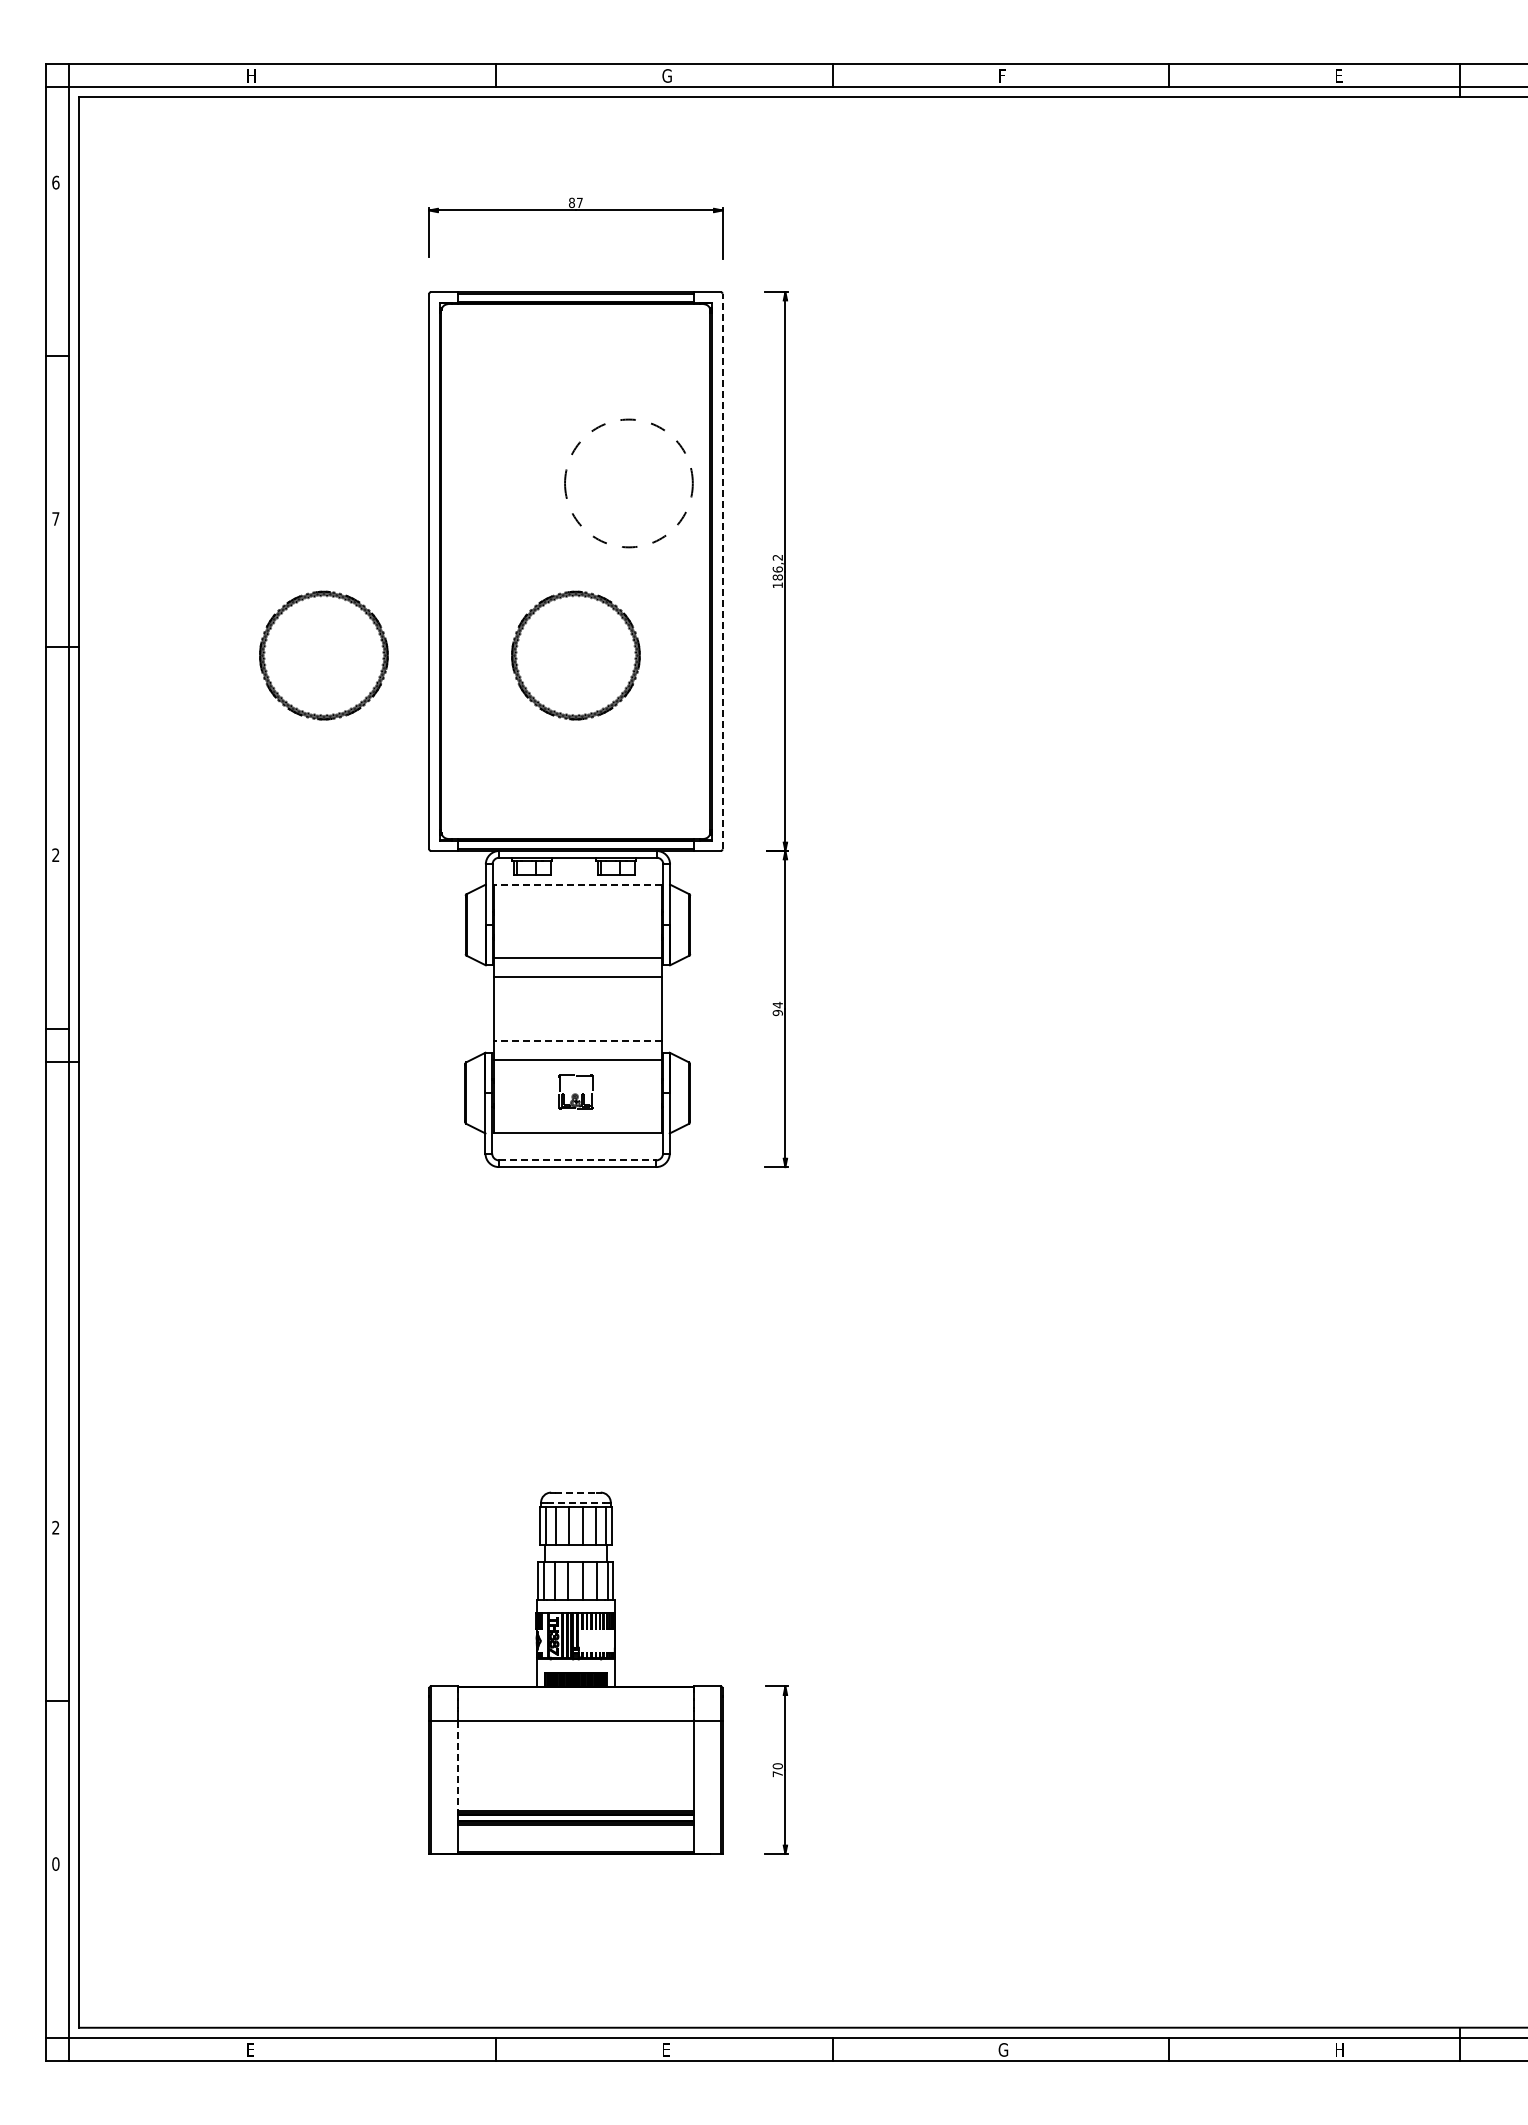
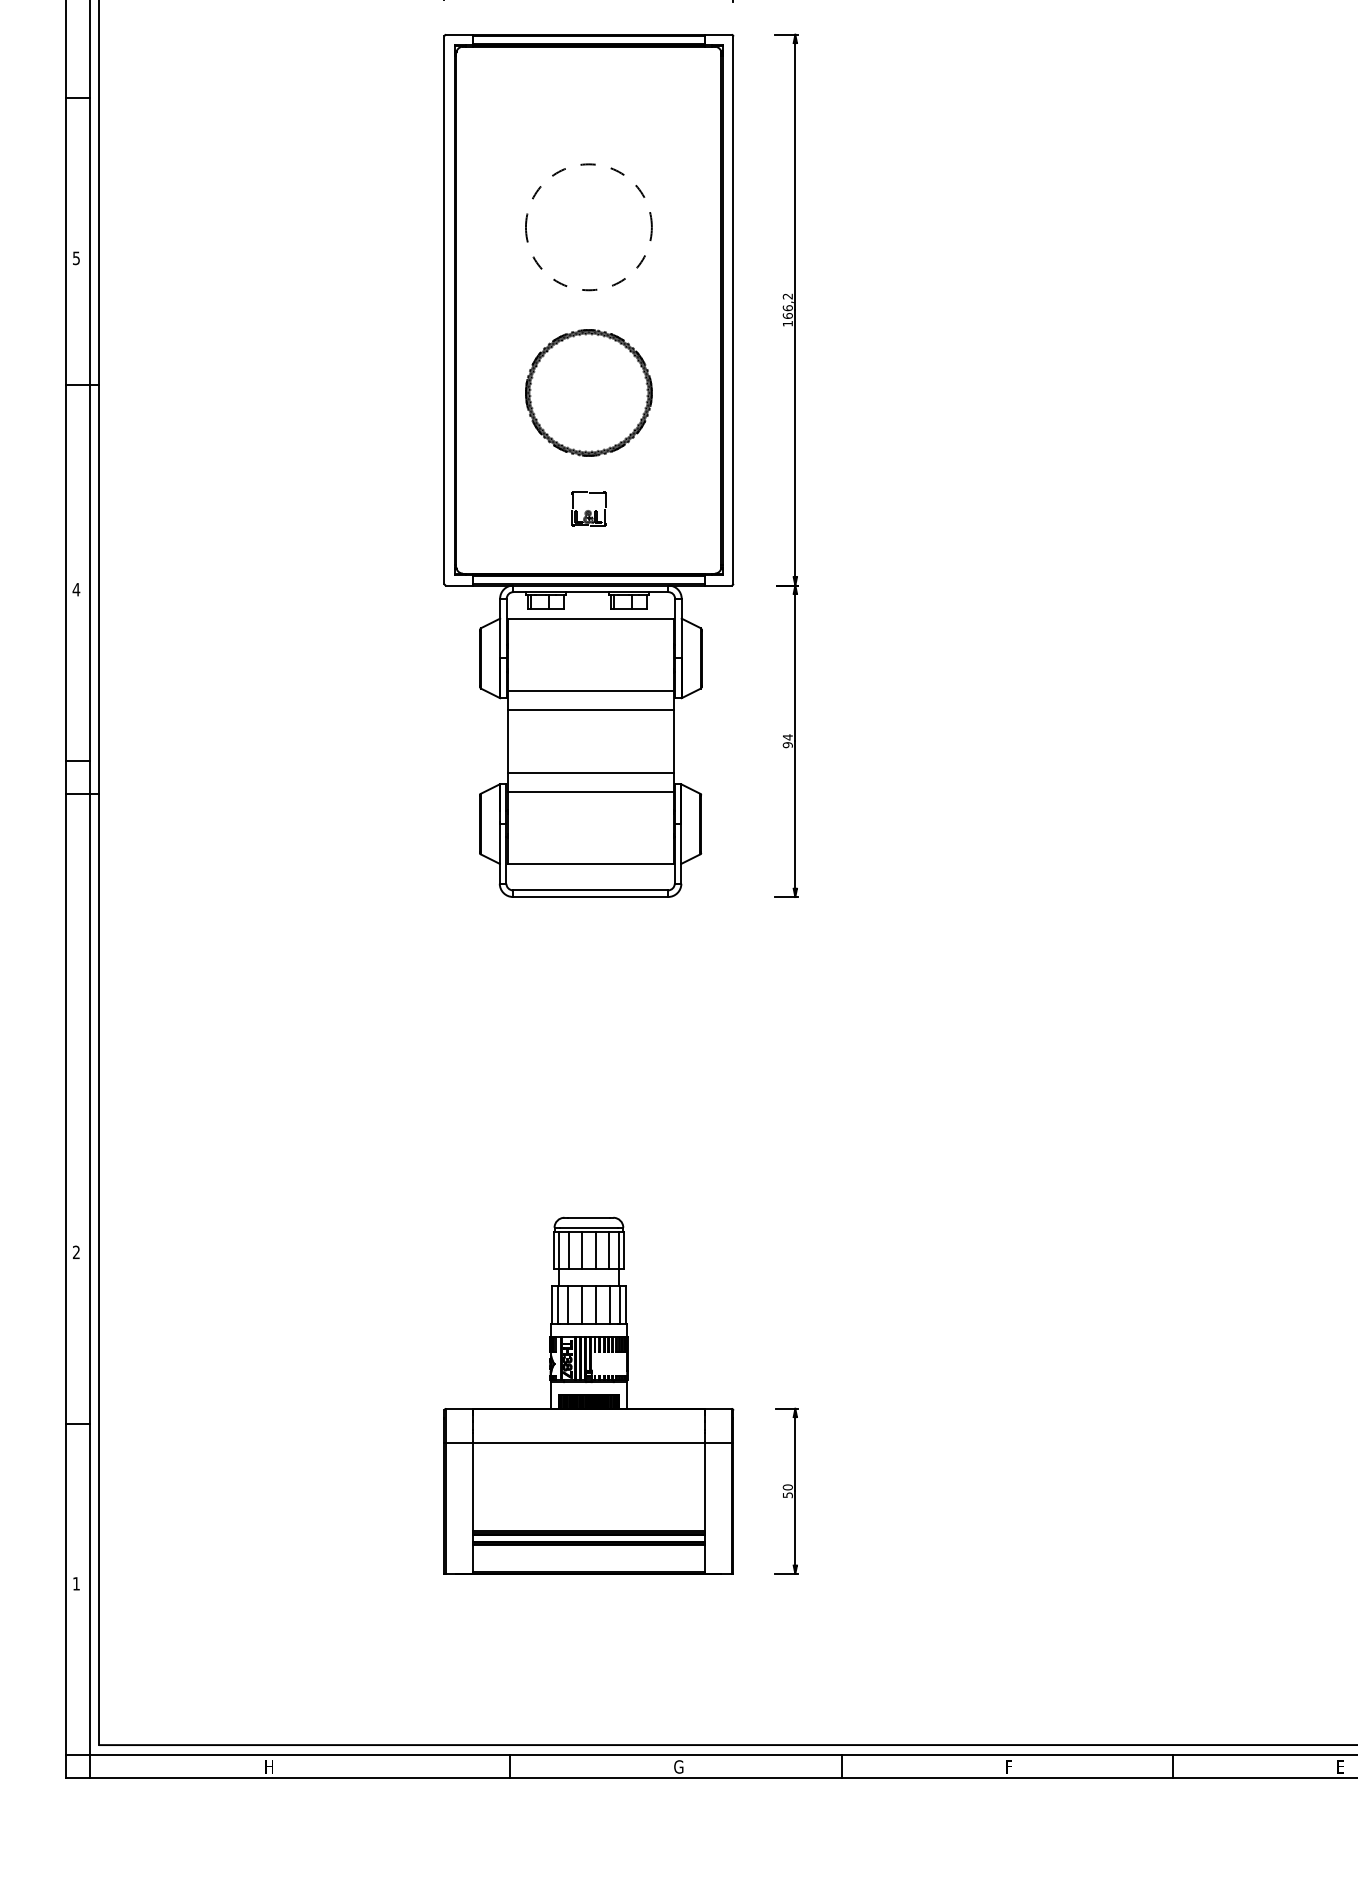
part: (566, 479) -> (527, 223), moved
text: (55, 518) -> (76, 257), 7 -> 5
line: (722, 571) -> (733, 310), dashed -> solid
text: (777, 577) -> (787, 316), 186,2 -> 166,2
part: (323, 655) -> (340, 392), removed
text: (55, 854) -> (76, 588), 2 -> 4
line: (577, 884) -> (590, 618), dashed -> solid
line: (577, 1041) -> (590, 773), dashed -> solid
part: (575, 1091) -> (588, 508), moved
line: (577, 1160) -> (590, 890), dashed -> solid
line: (576, 1492) -> (589, 1217), dashed -> solid
line: (576, 1502) -> (589, 1227), dashed -> solid
line: (458, 1765) -> (473, 1486), dashed -> solid
text: (777, 1774) -> (787, 1495), 70 -> 50
text: (55, 1863) -> (76, 1583), 0 -> 1
text: (252, 2049) -> (270, 1766), E -> H
text: (666, 2049) -> (678, 1766), E -> G
text: (1003, 2049) -> (1010, 1766), G -> F
text: (1340, 2049) -> (1342, 1766), H -> E

